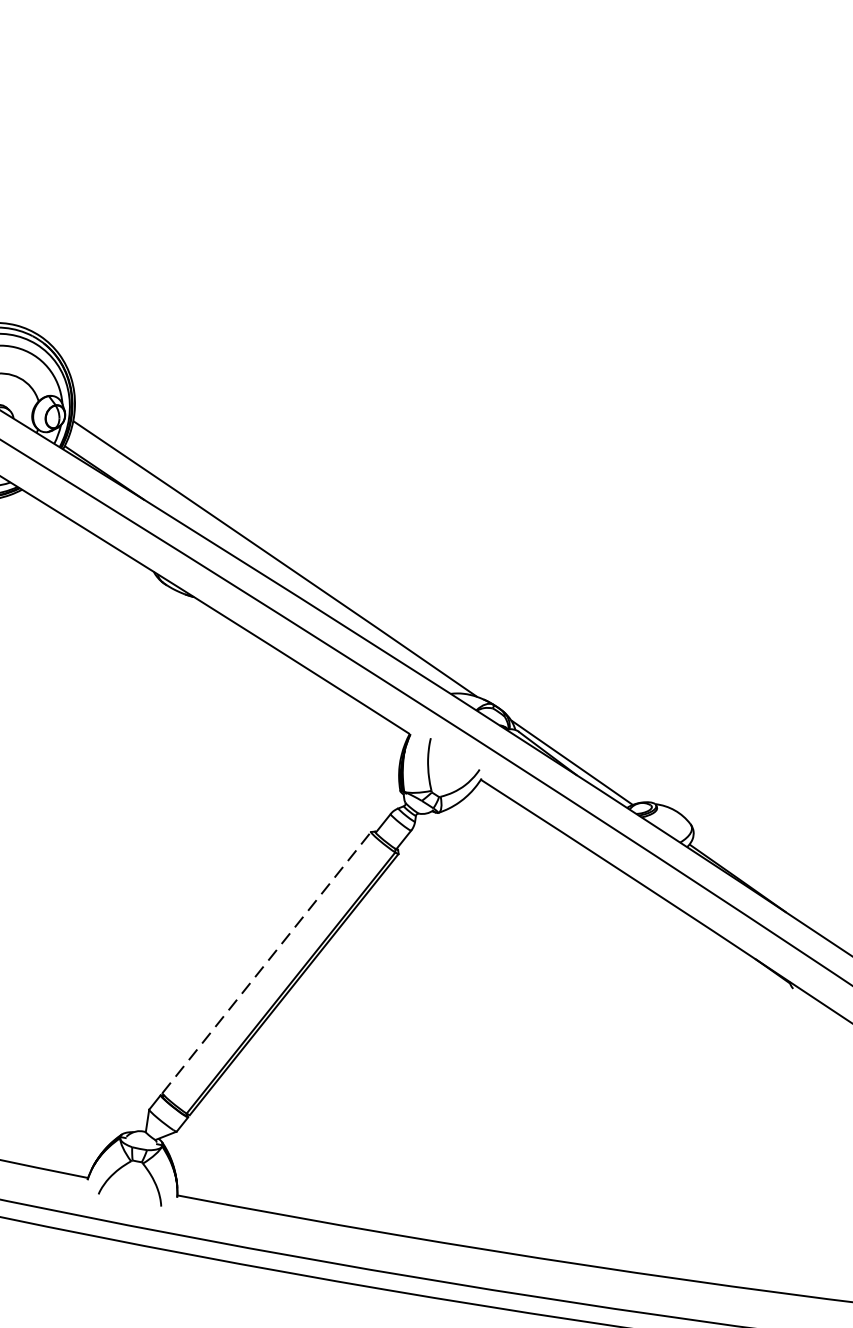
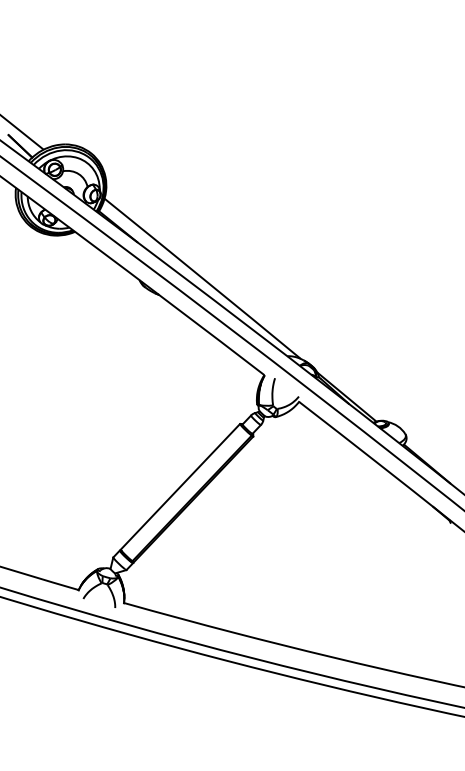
line: (266, 962) -> (180, 486), dashed -> solid

